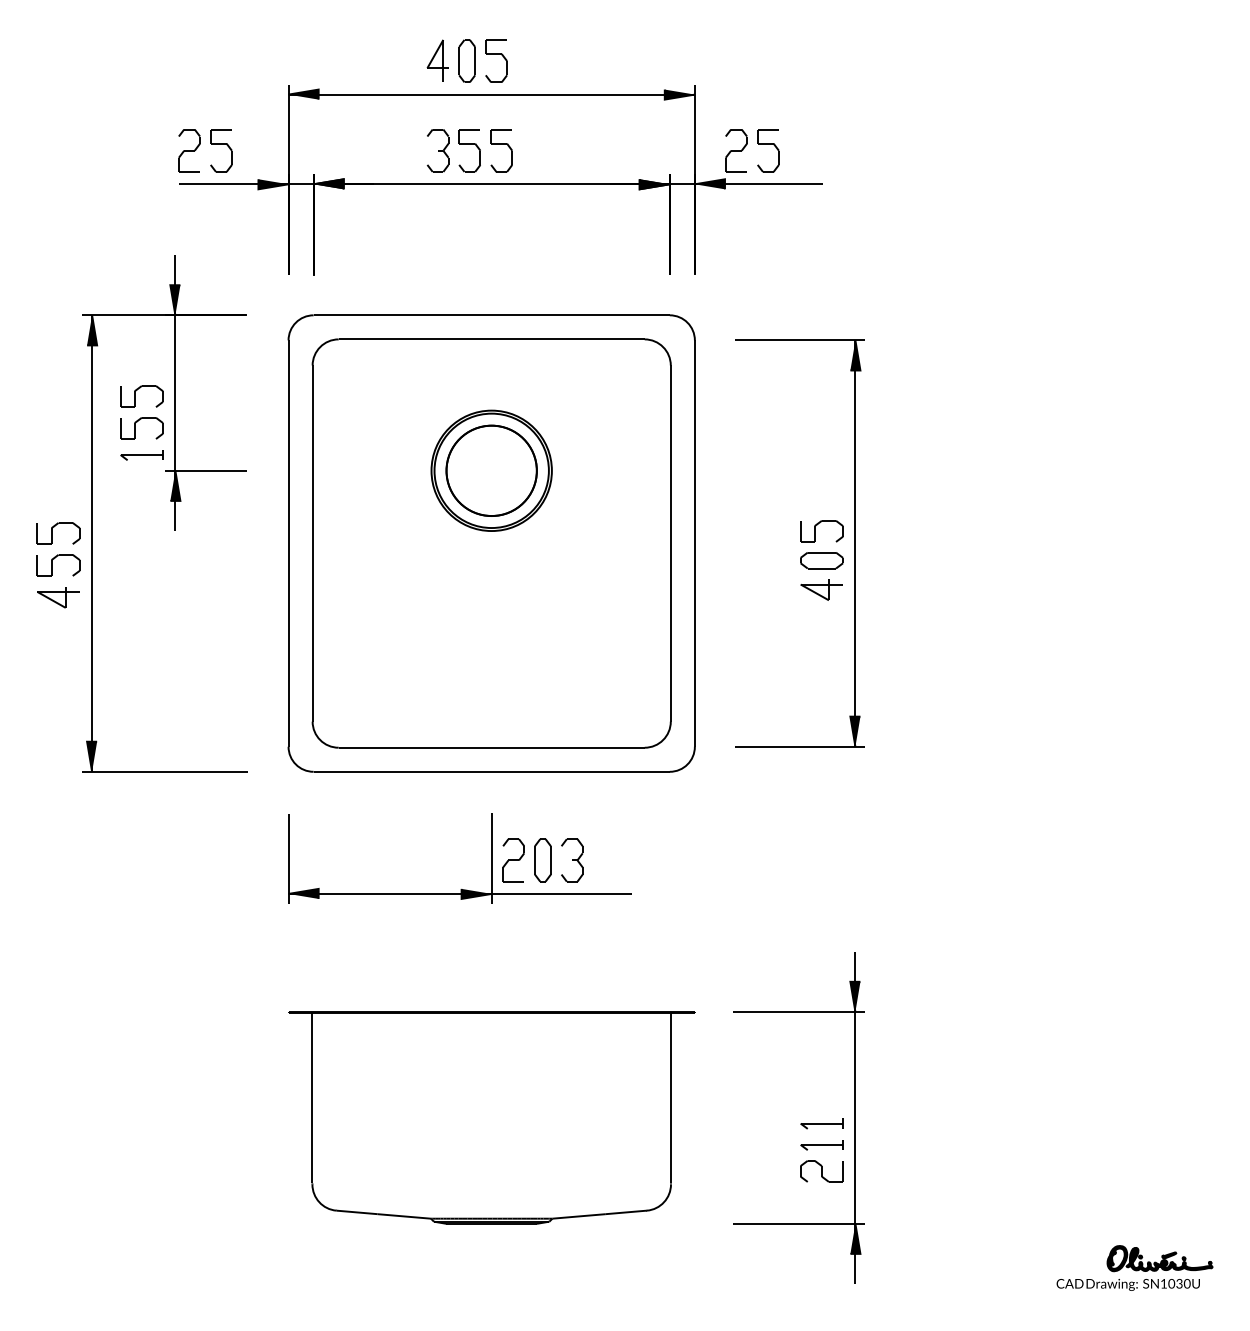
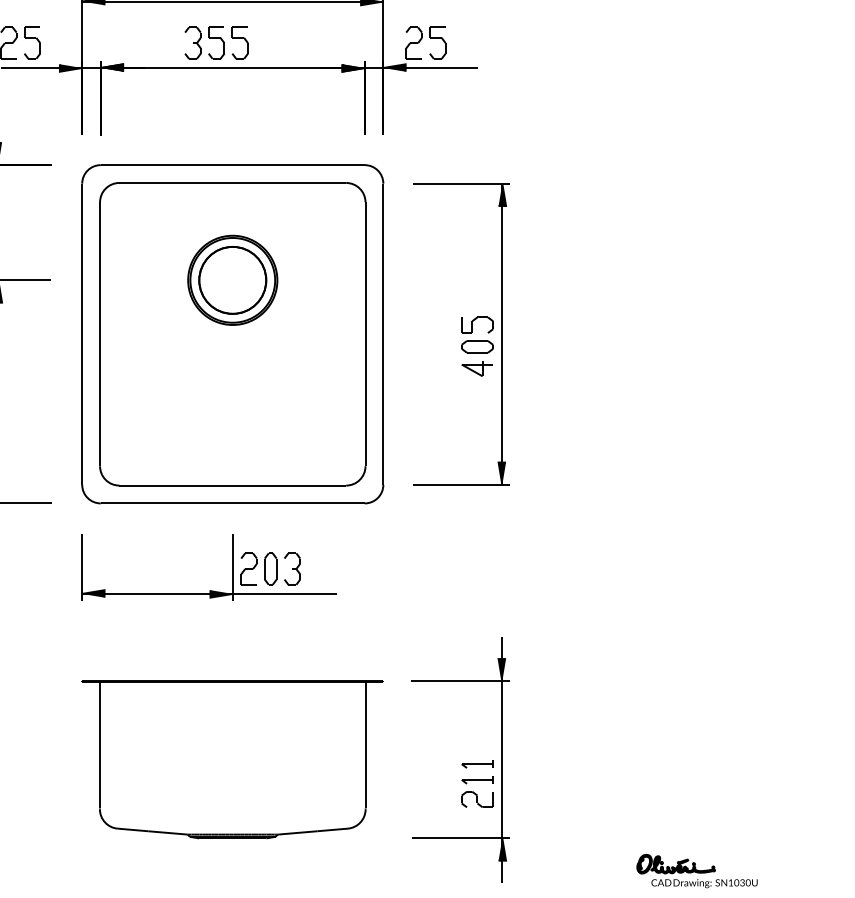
part: (1159, 1258) -> (675, 864), moved

